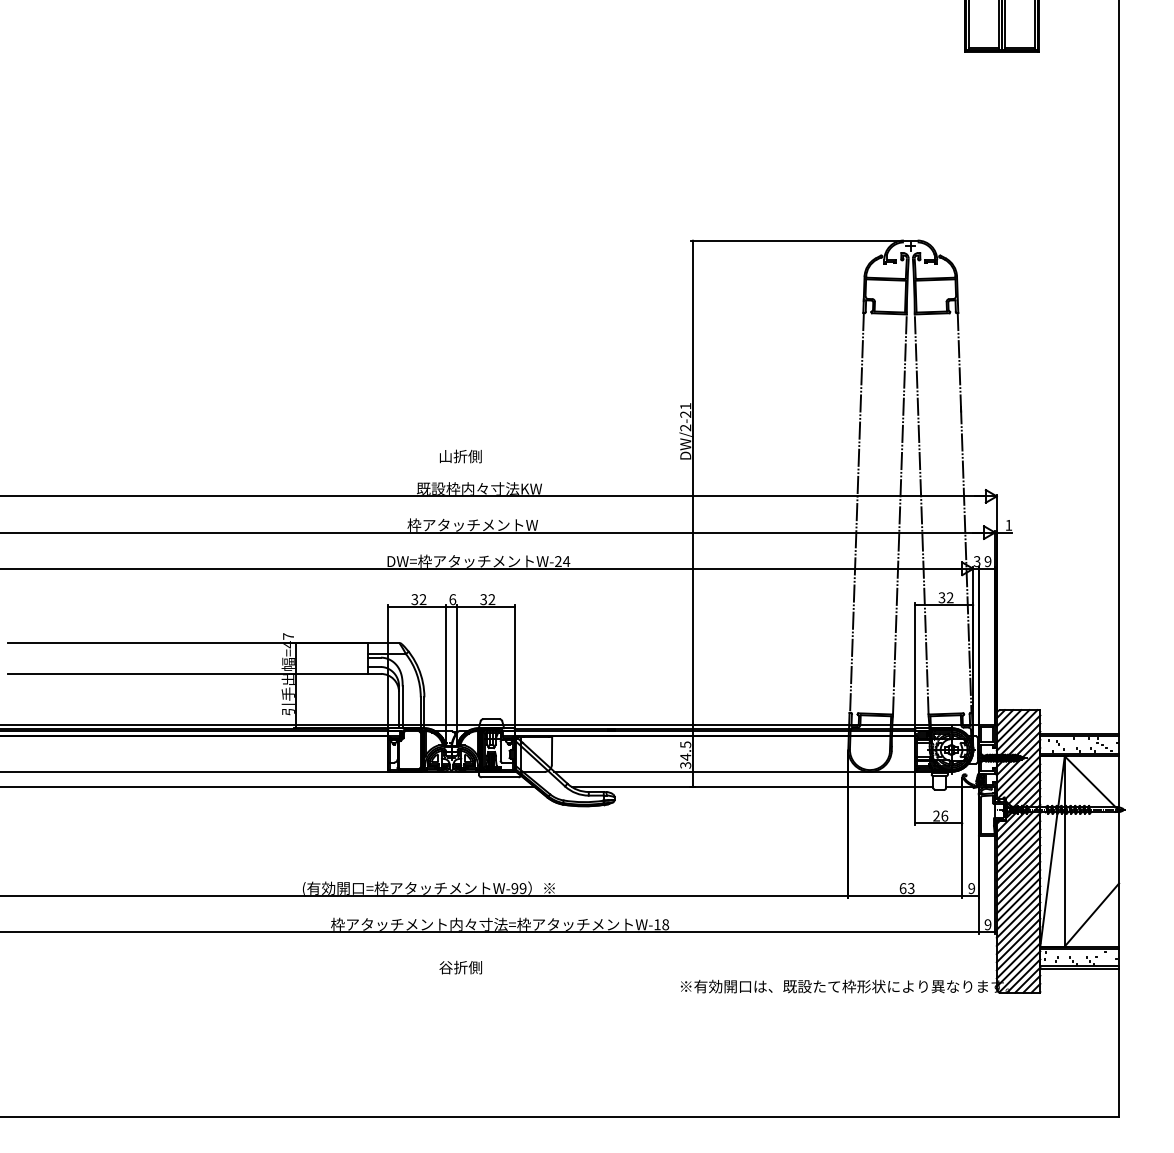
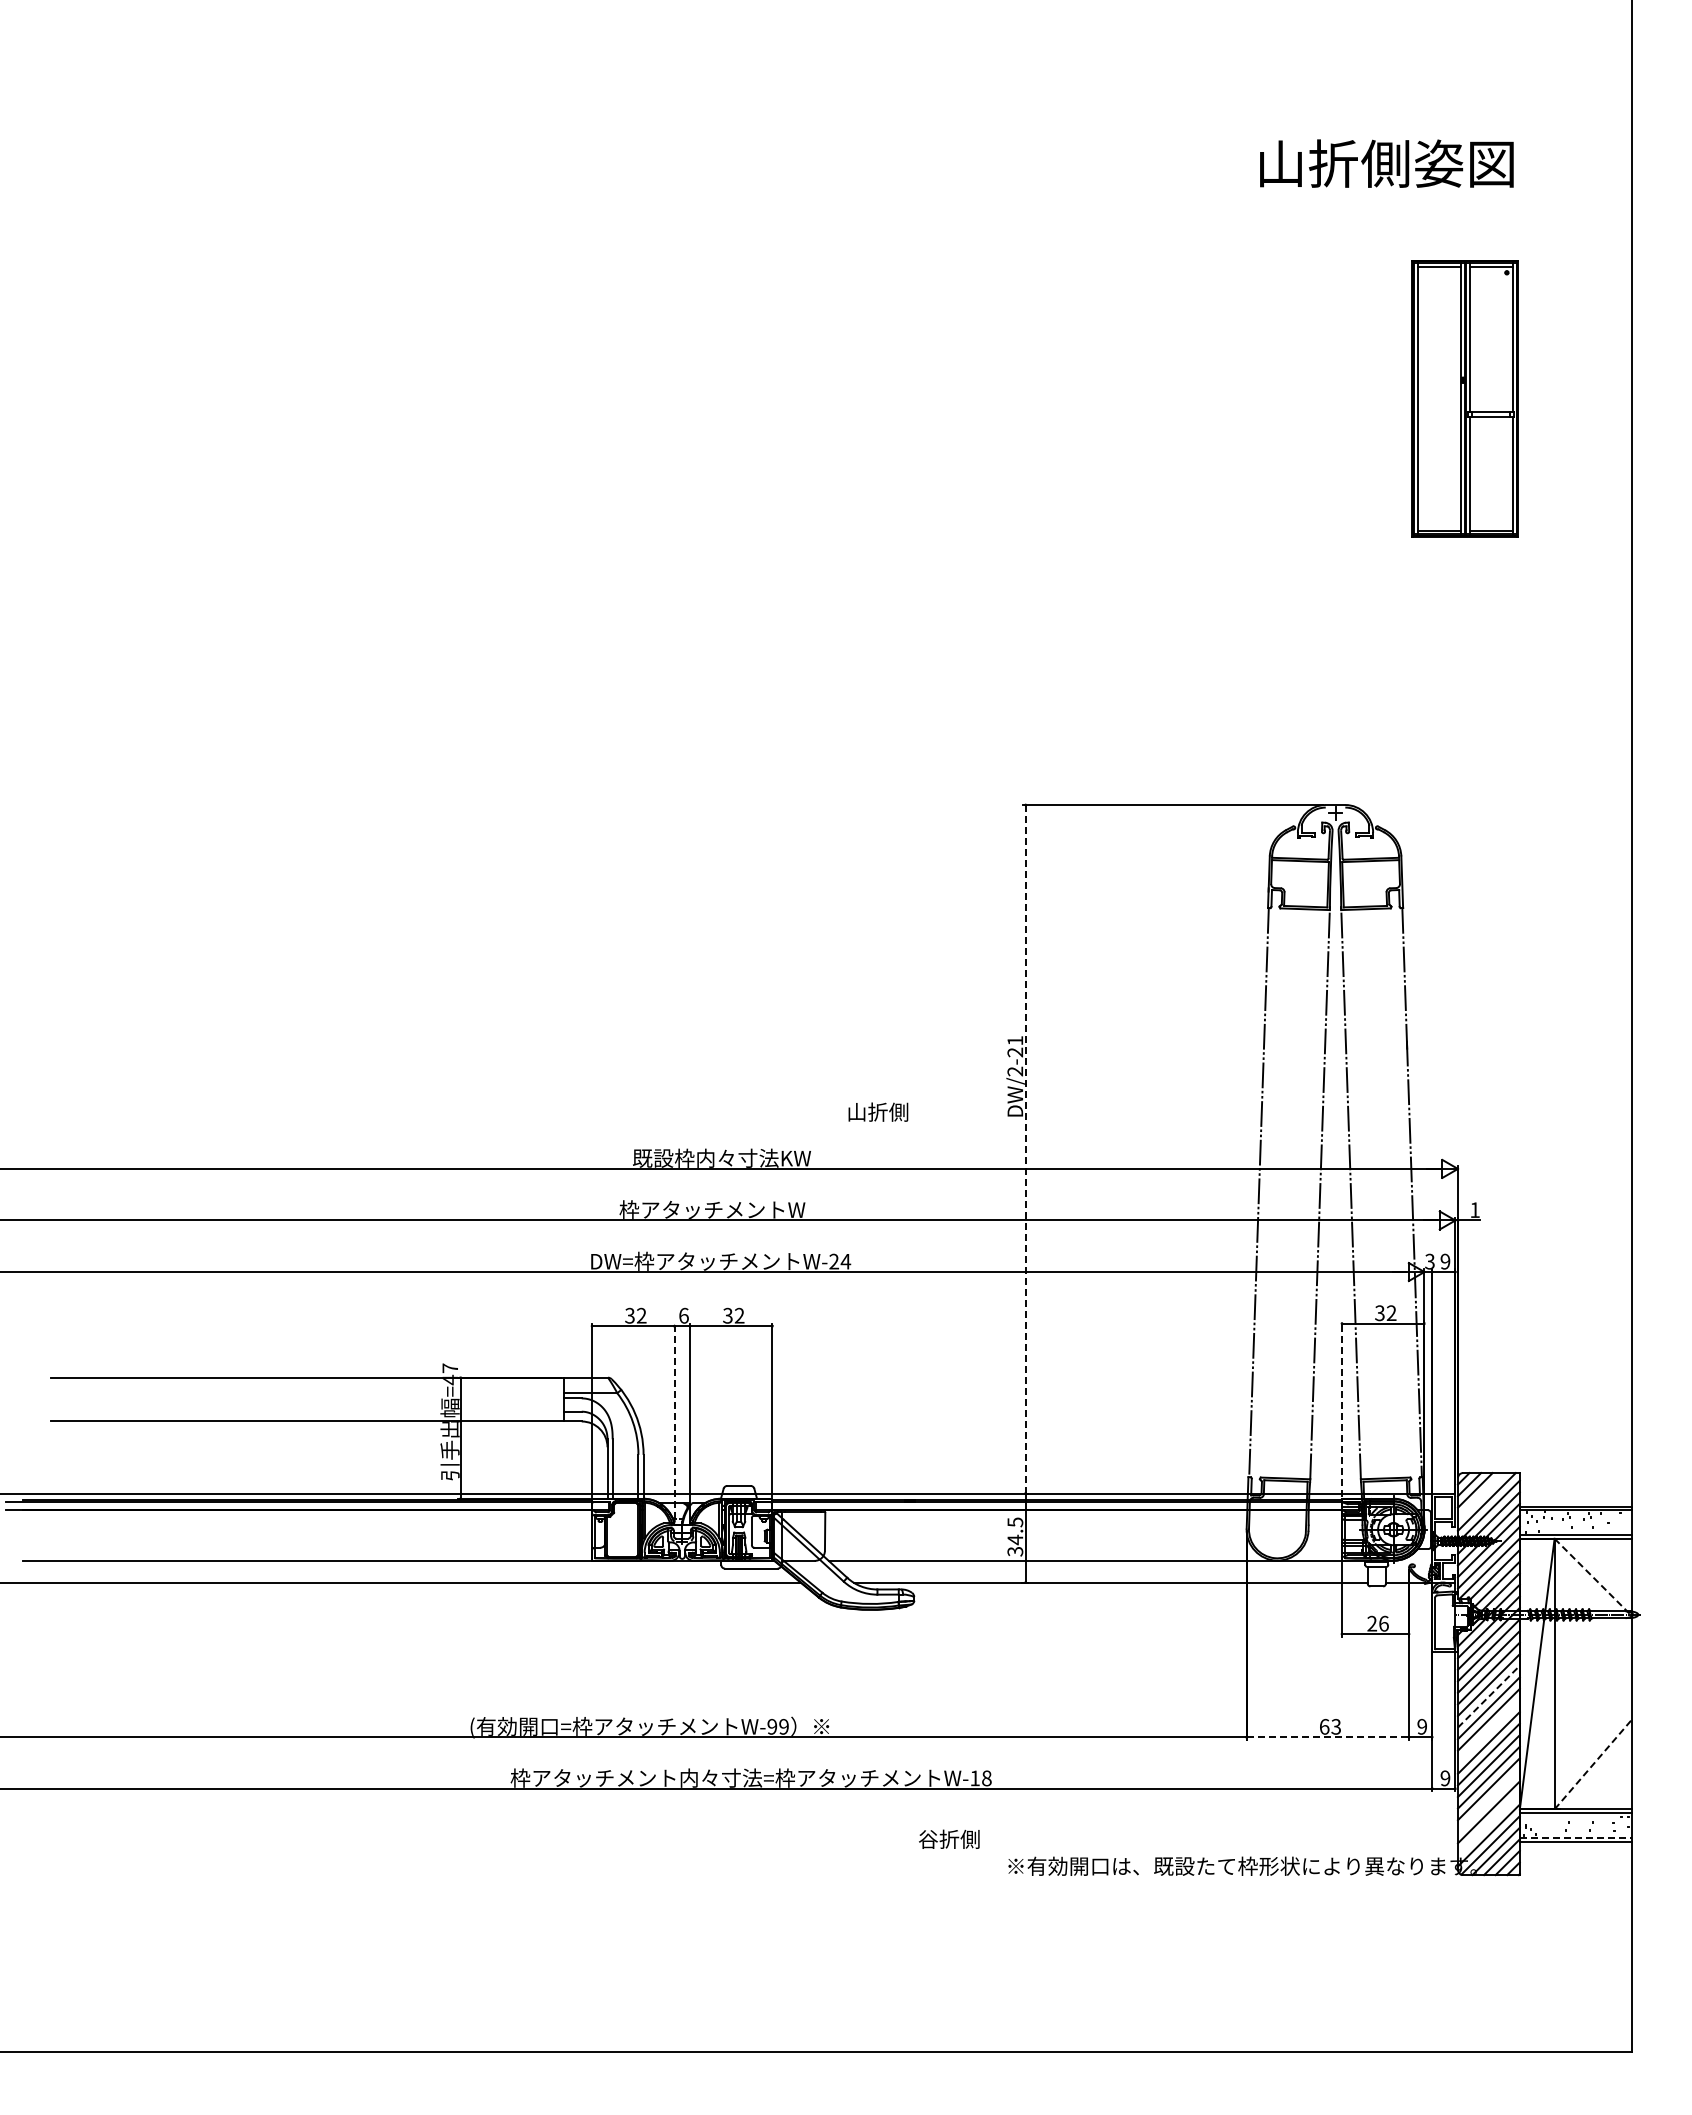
text: (460, 456) -> (878, 1111), moved
line: (692, 482) -> (1025, 1148), solid -> dashed
line: (915, 664) -> (1342, 1408), solid -> dashed
line: (446, 673) -> (674, 1421), solid -> dashed
line: (1012, 726) -> (1480, 1496), removed
line: (1092, 783) -> (1593, 1577), solid -> dashed
line: (1018, 867) -> (1488, 1696), solid -> dashed
line: (1018, 891) -> (1488, 1731), removed
line: (905, 896) -> (1328, 1737), solid -> dashed
line: (1092, 915) -> (1593, 1764), solid -> dashed
line: (1018, 940) -> (1488, 1800), removed
line: (1018, 956) -> (1488, 1823), removed
line: (1080, 966) -> (1576, 1837), solid -> dashed
text: (460, 967) -> (949, 1838), moved

